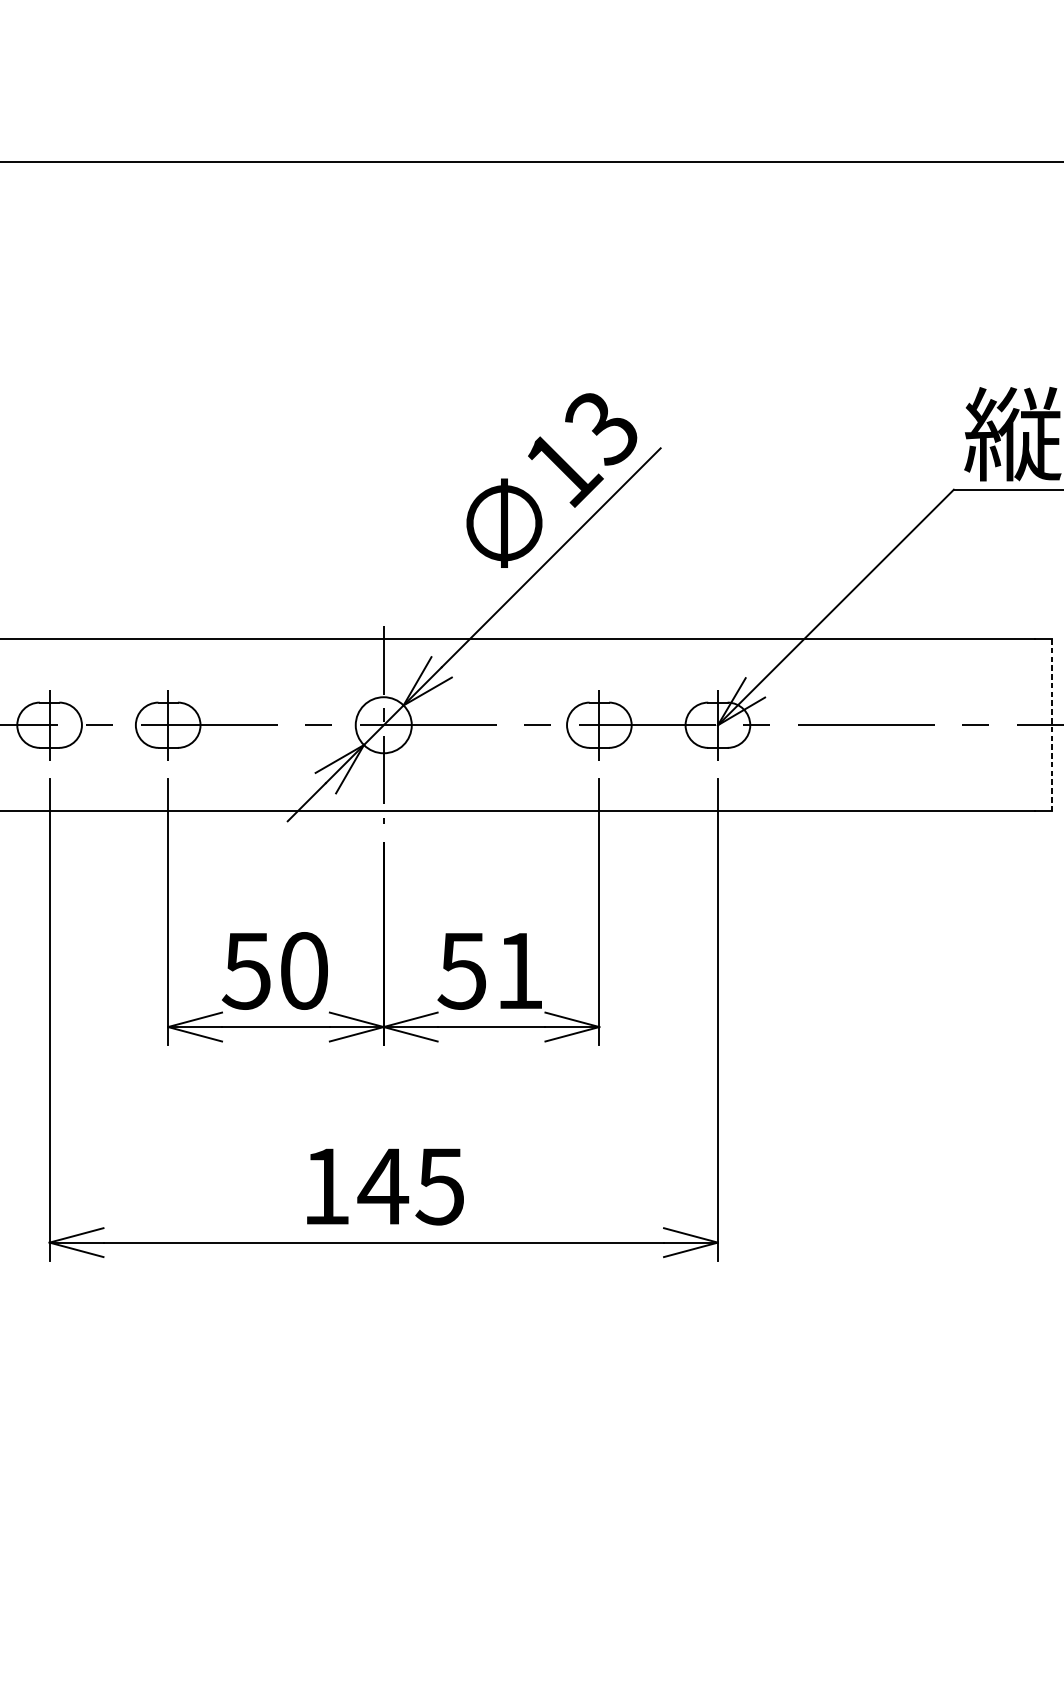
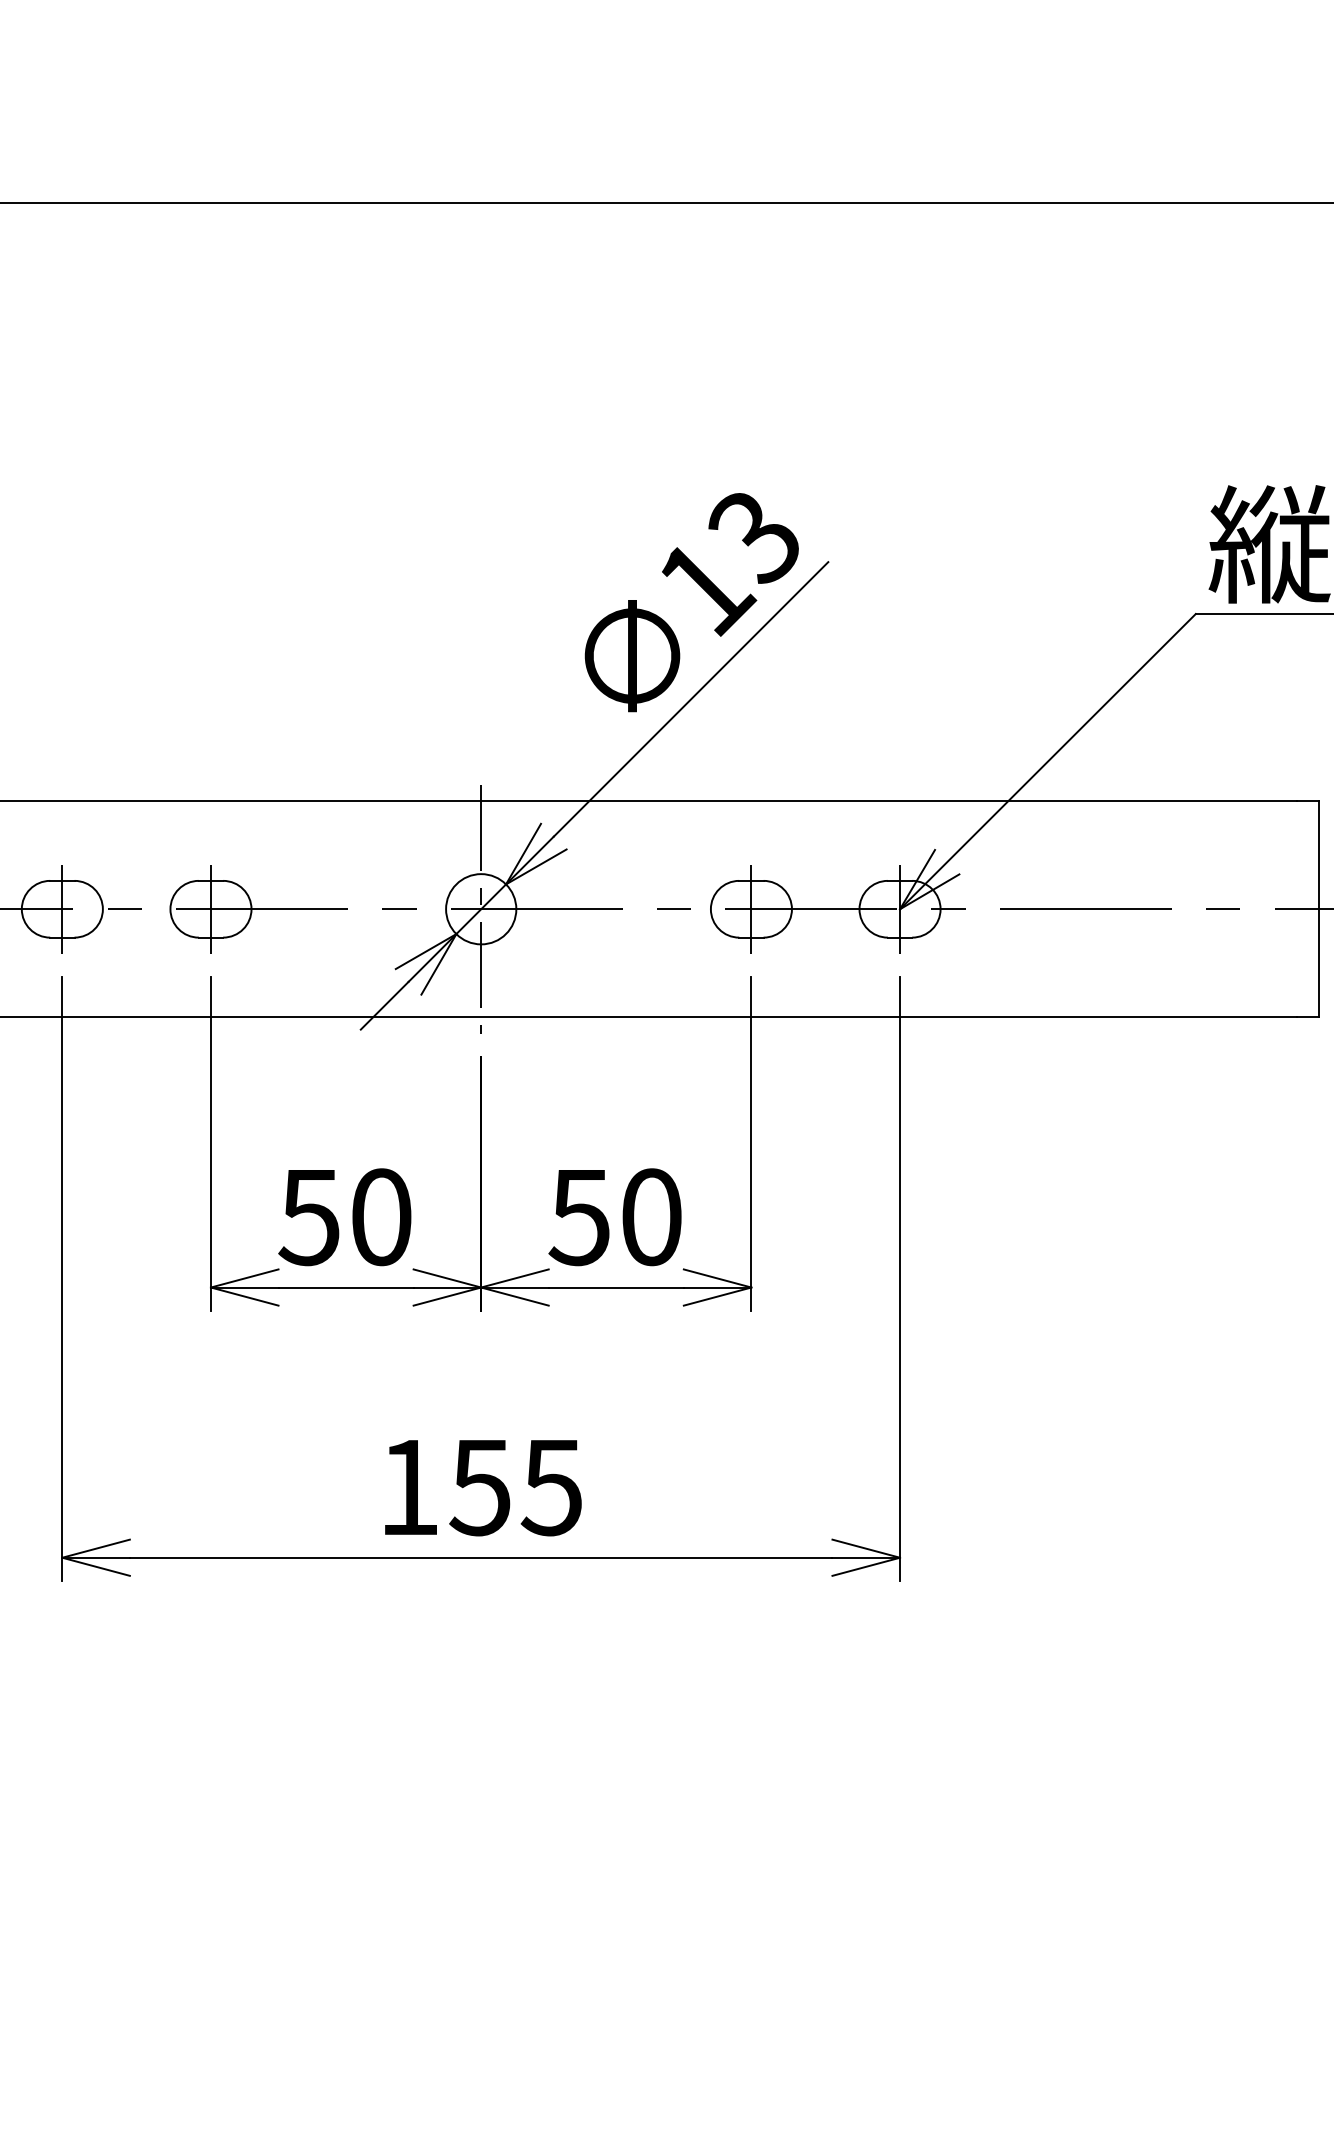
line: (1051, 725) -> (1318, 909), dashed -> solid
text: (519, 971) -> (651, 1217), 51 -> 50
text: (383, 1187) -> (480, 1488), 145 -> 155

